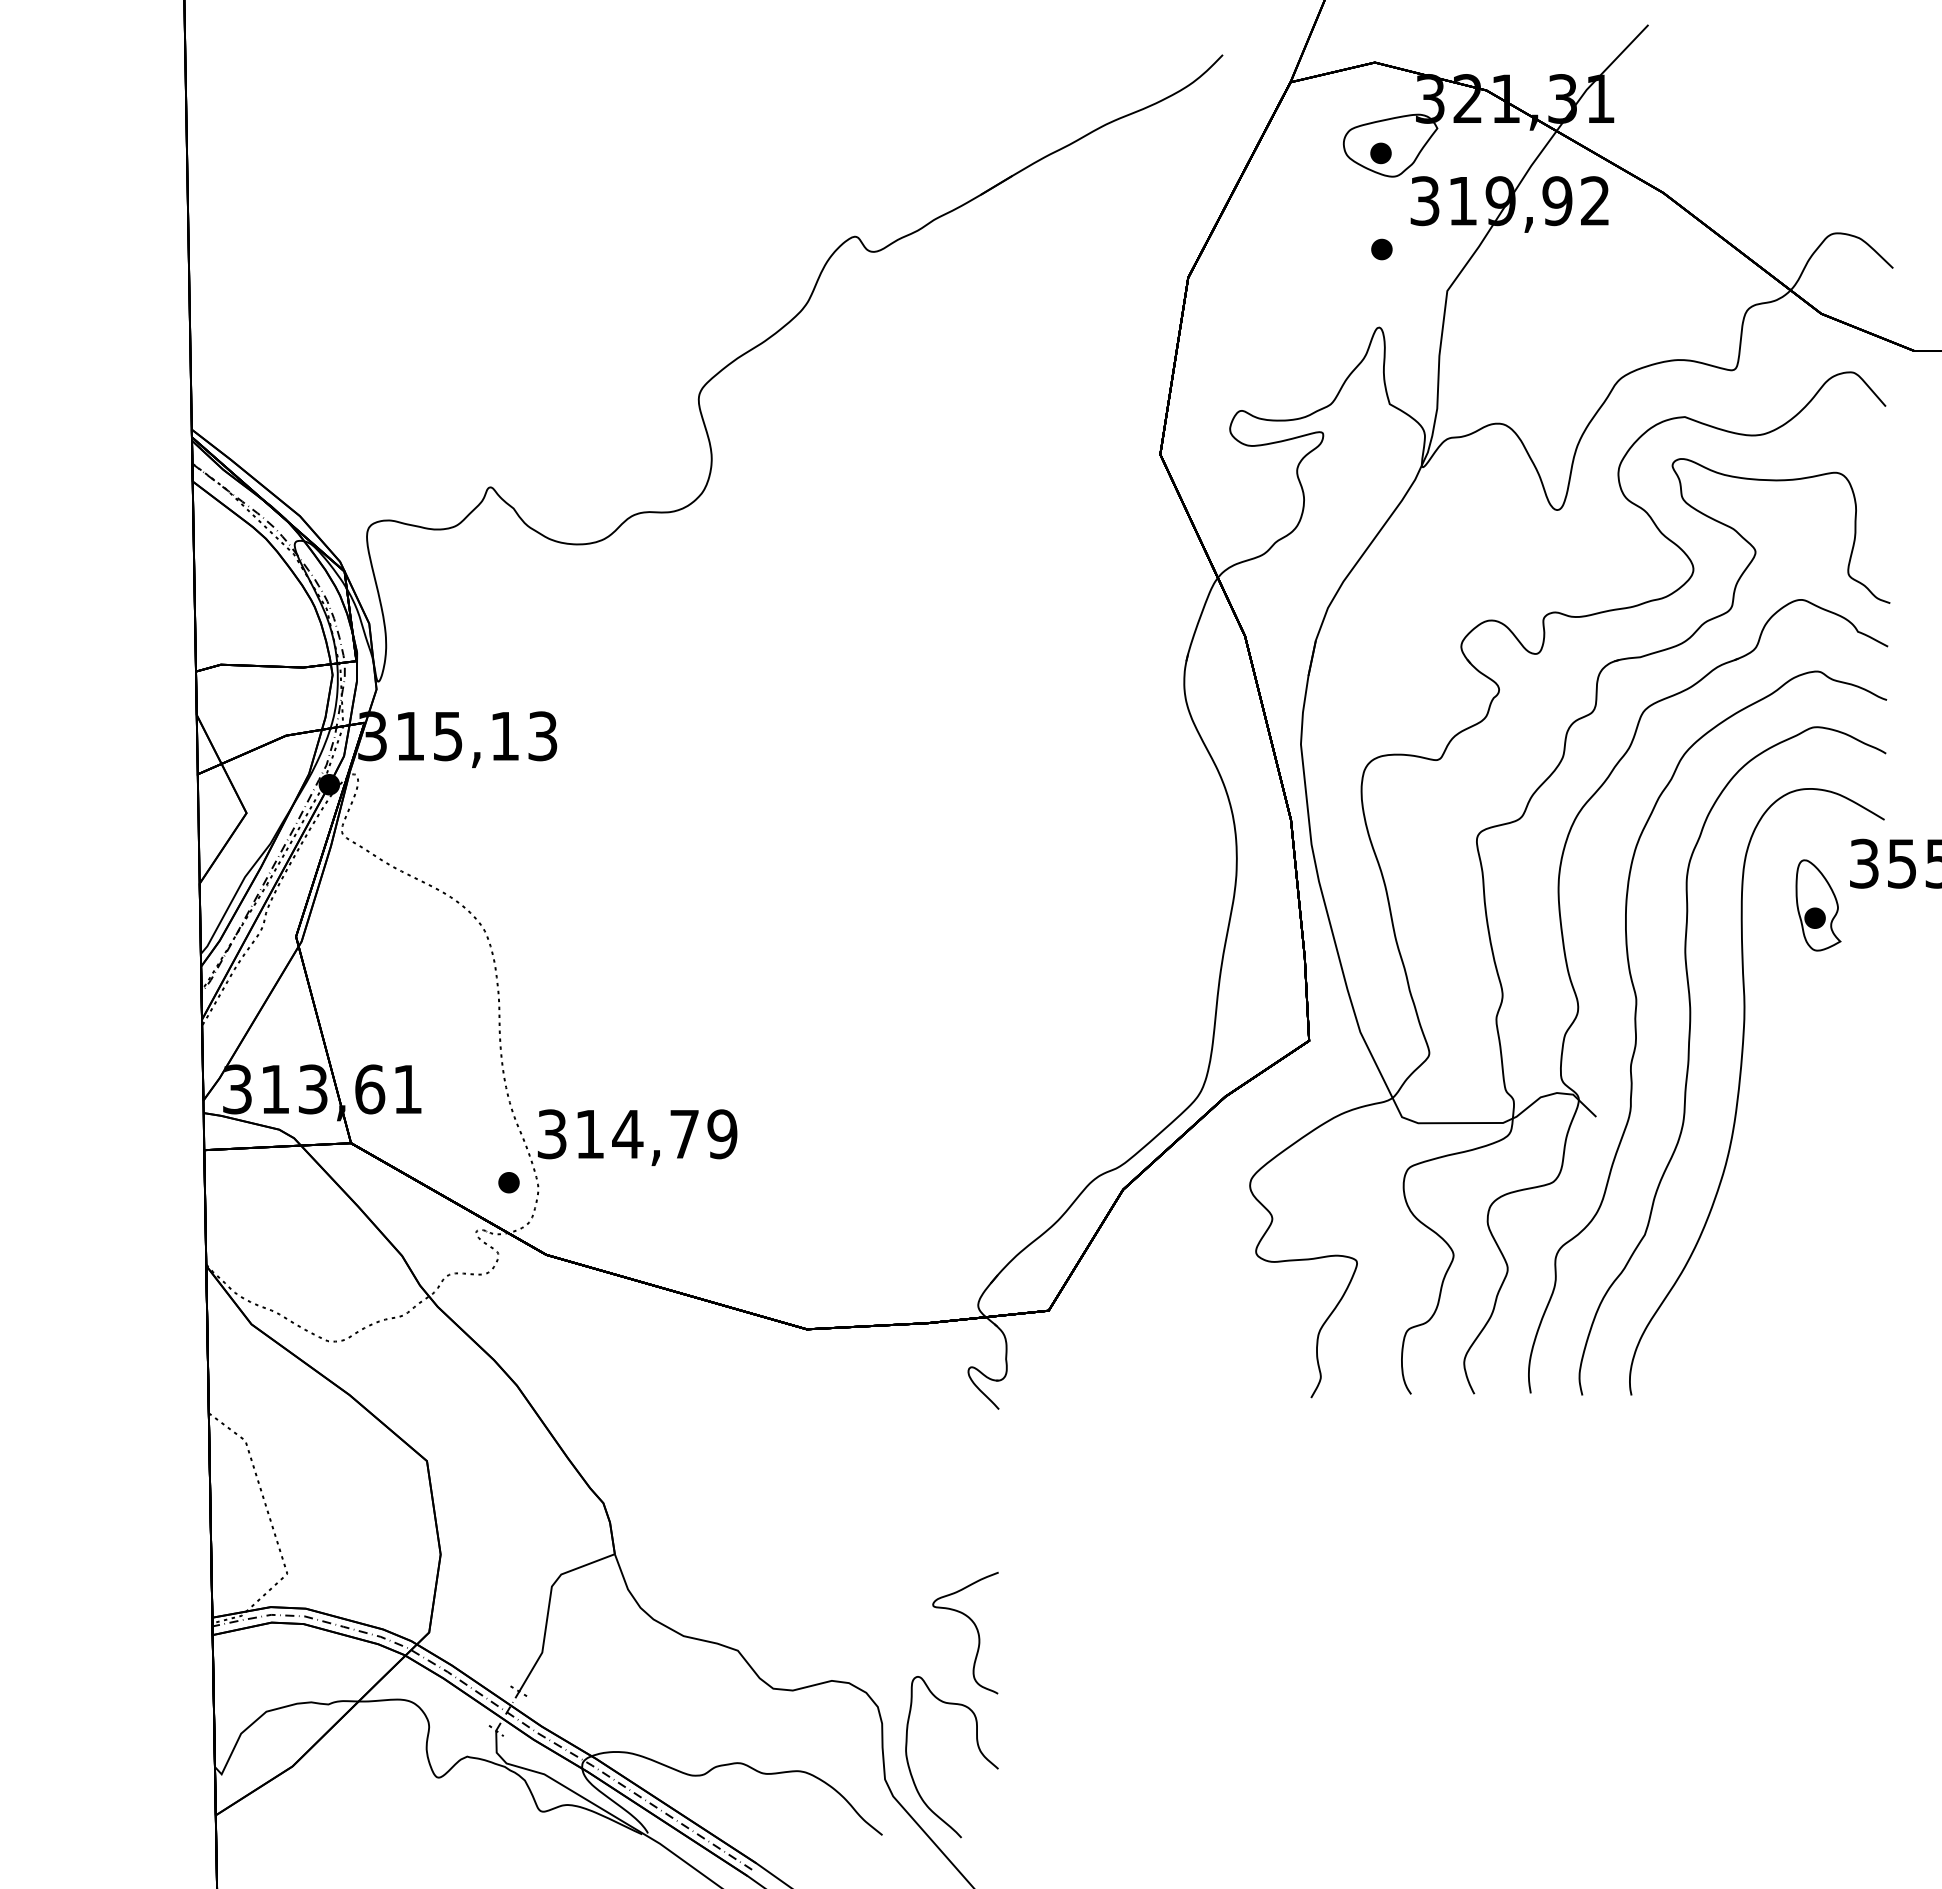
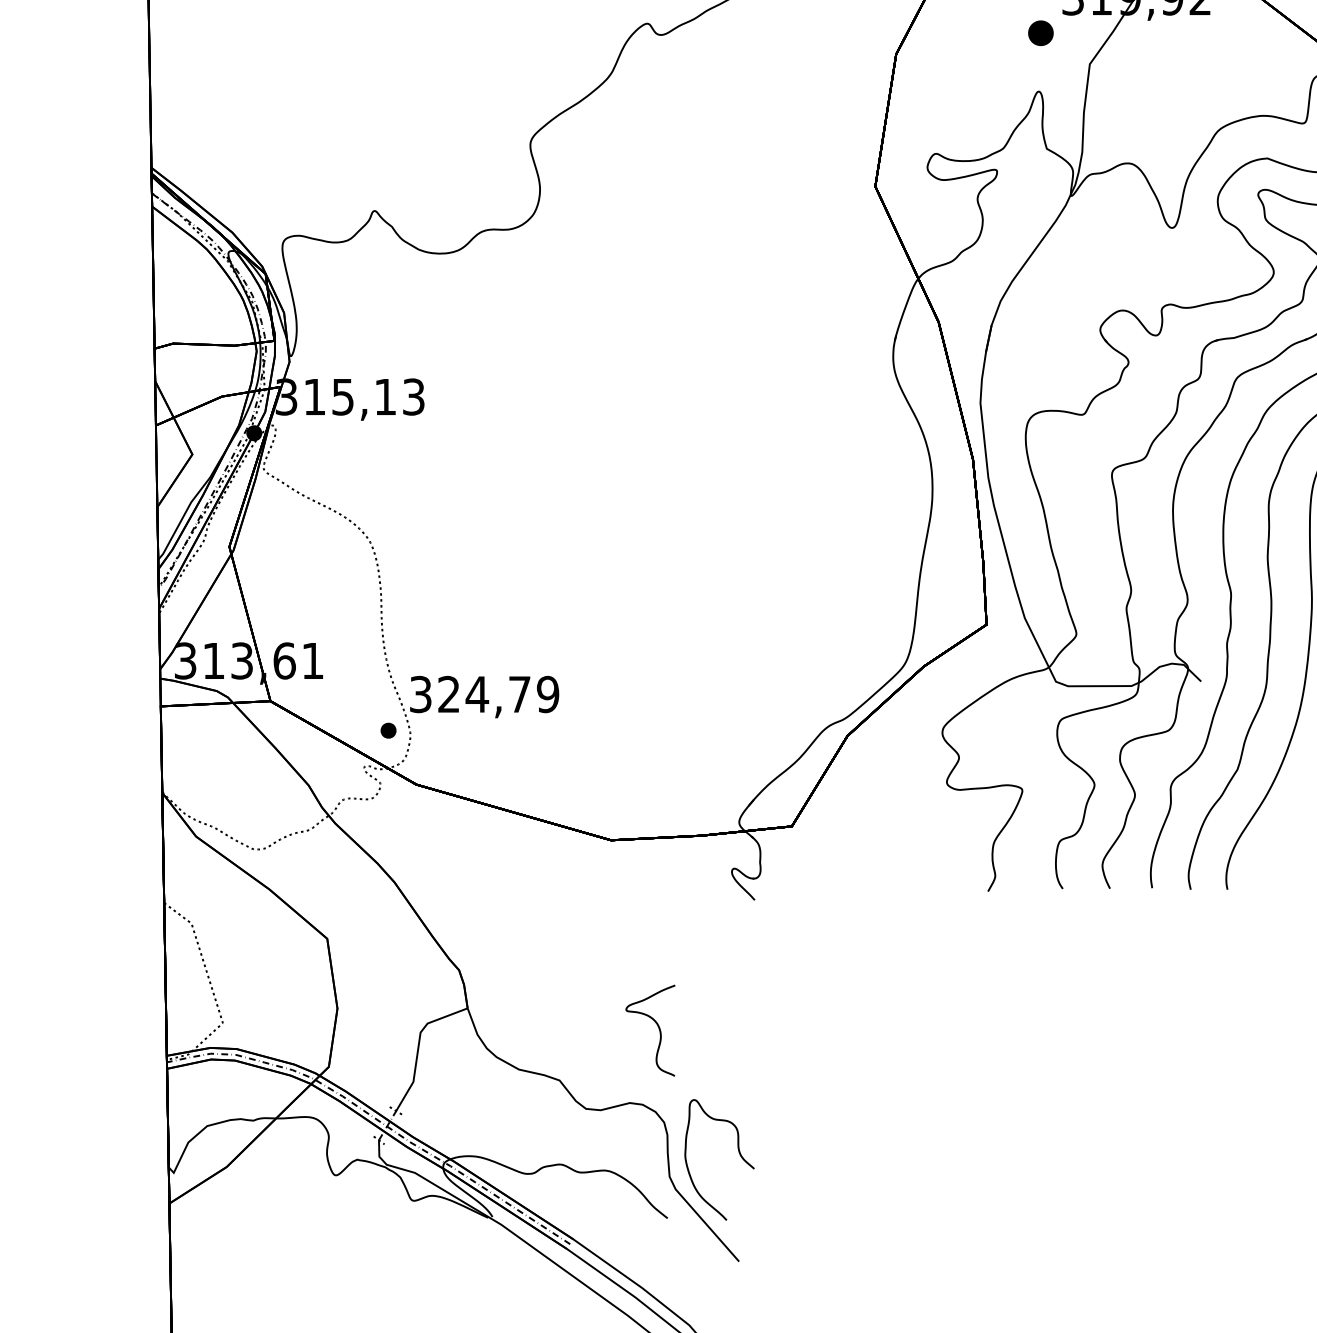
part: (1381, 249) -> (1040, 33), size x1.6
text: (589, 1133) -> (448, 693), 314,79 -> 324,79
curve: (975, 1628) -> (657, 1027), moved

